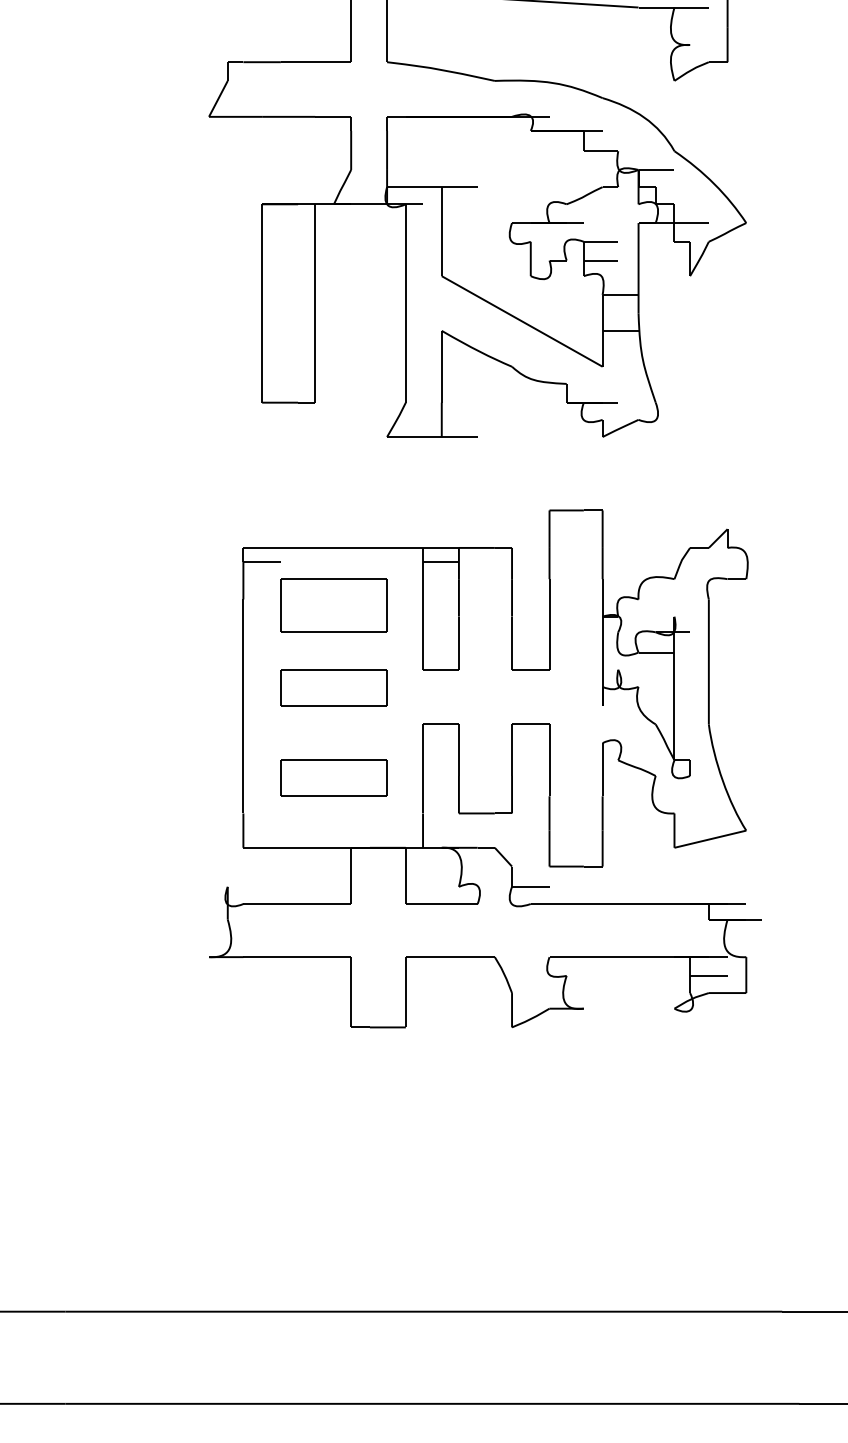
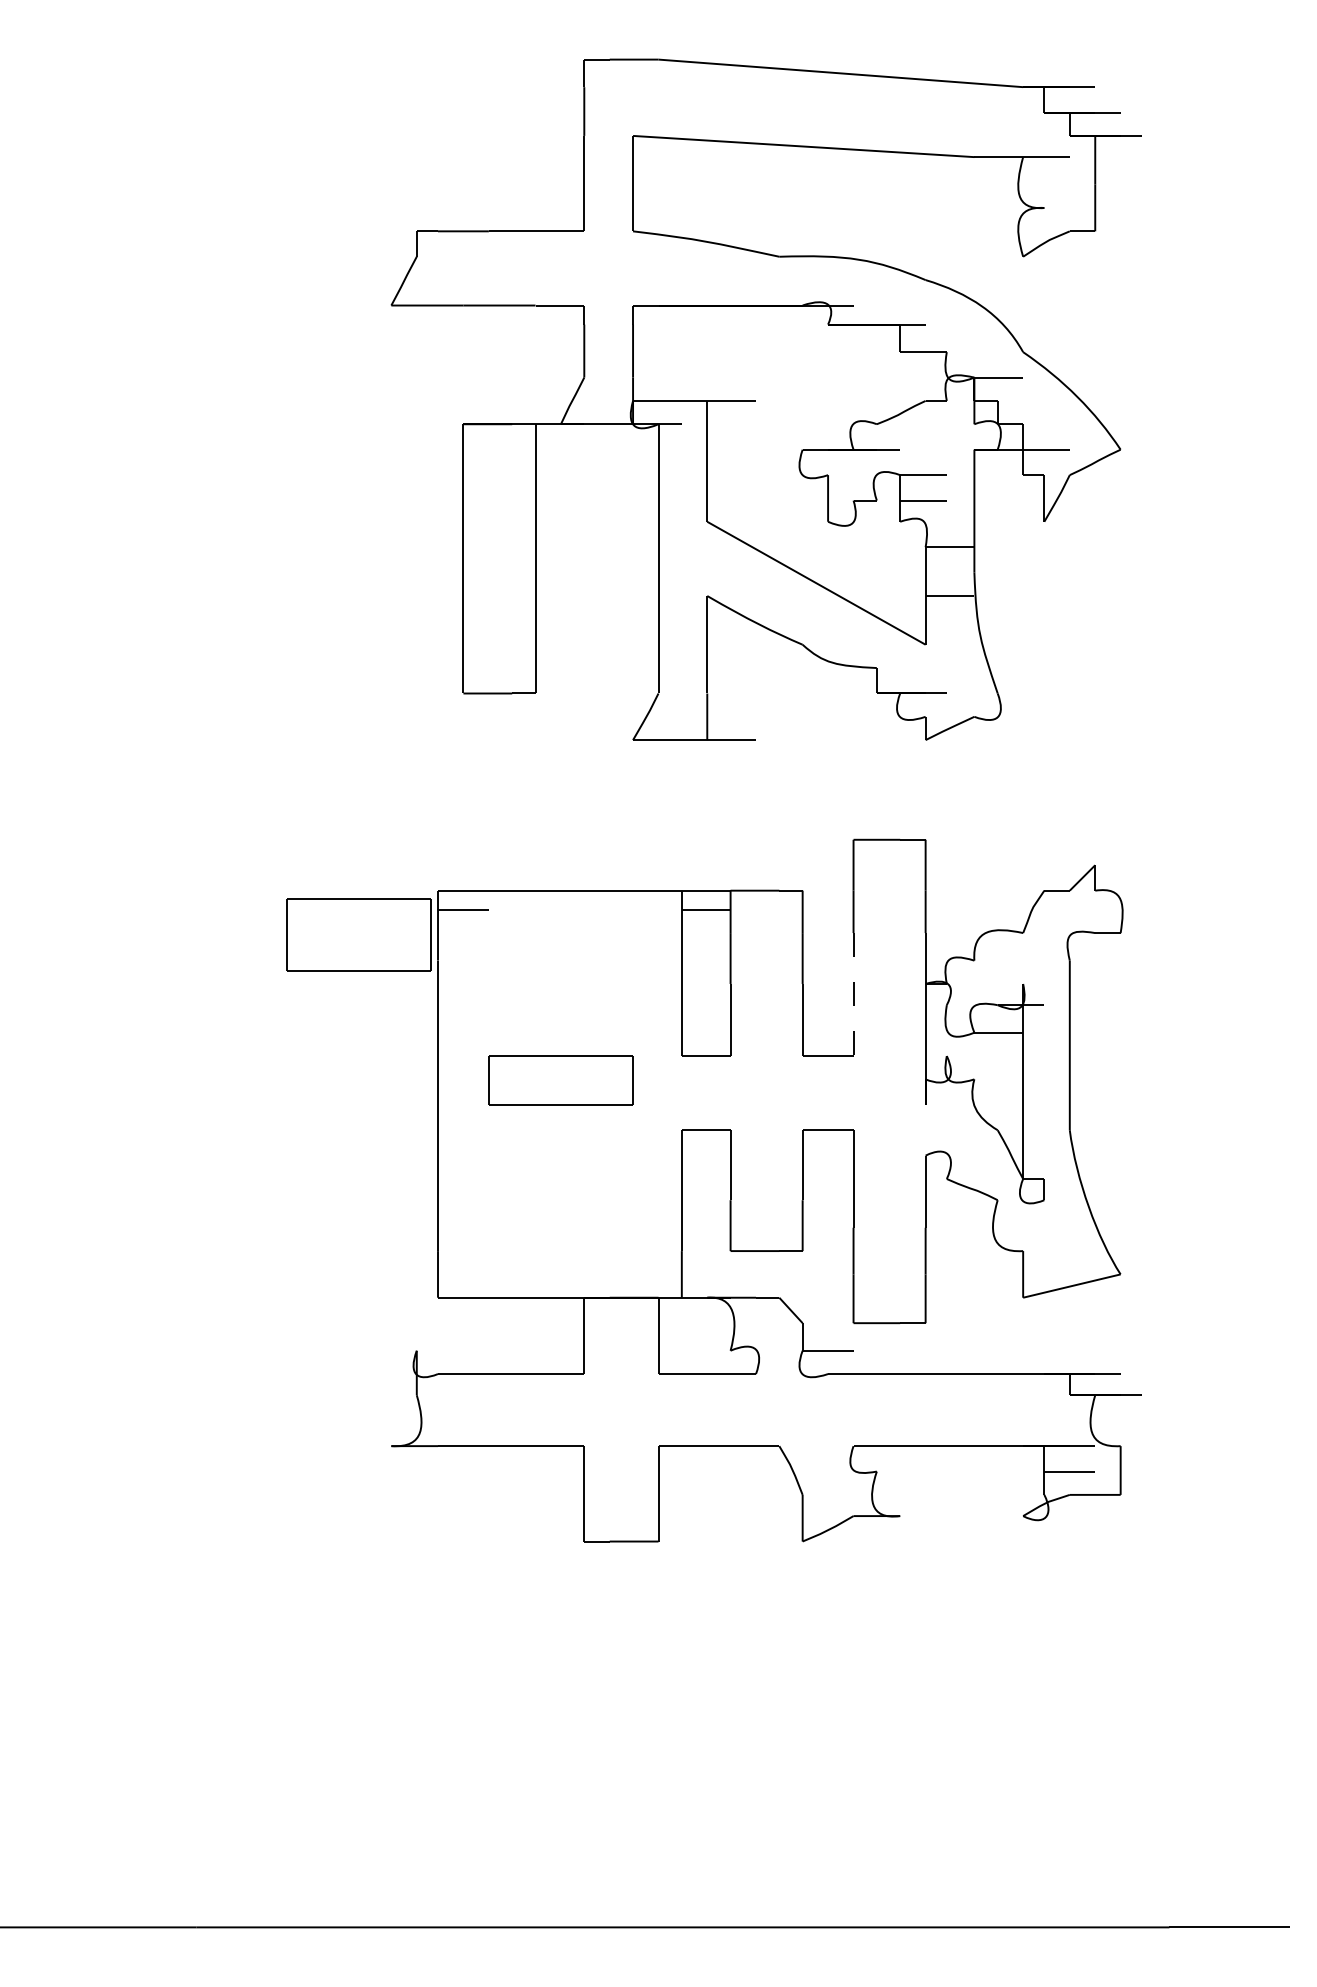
part: (333, 605) -> (358, 934), moved
line: (549, 625) -> (853, 995), solid -> dashed
part: (333, 778) -> (560, 1203), removed

